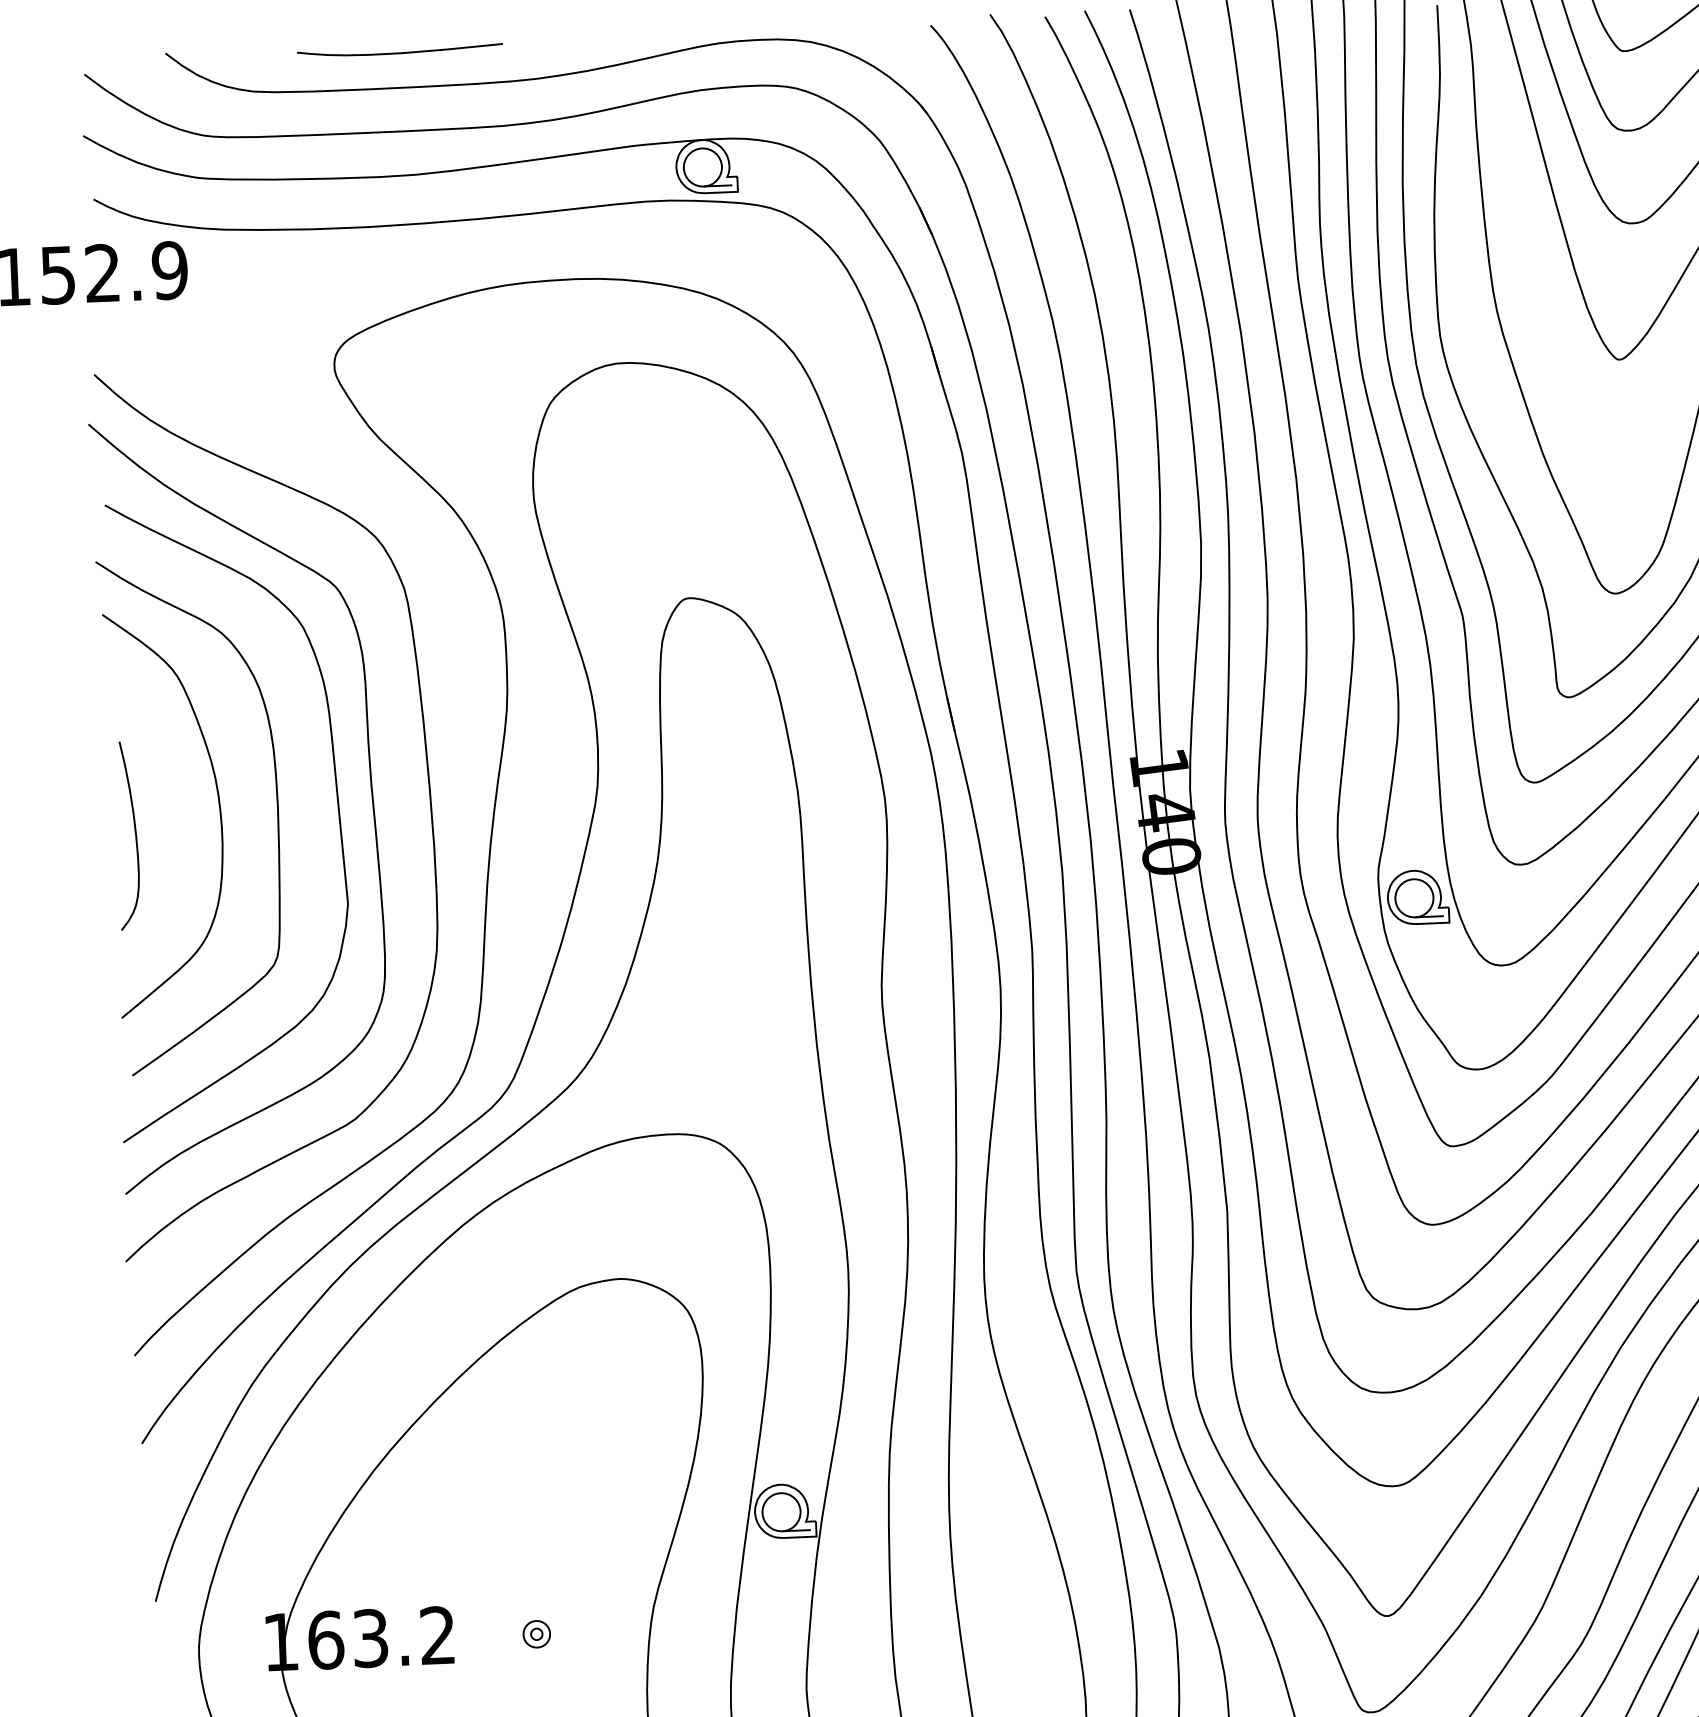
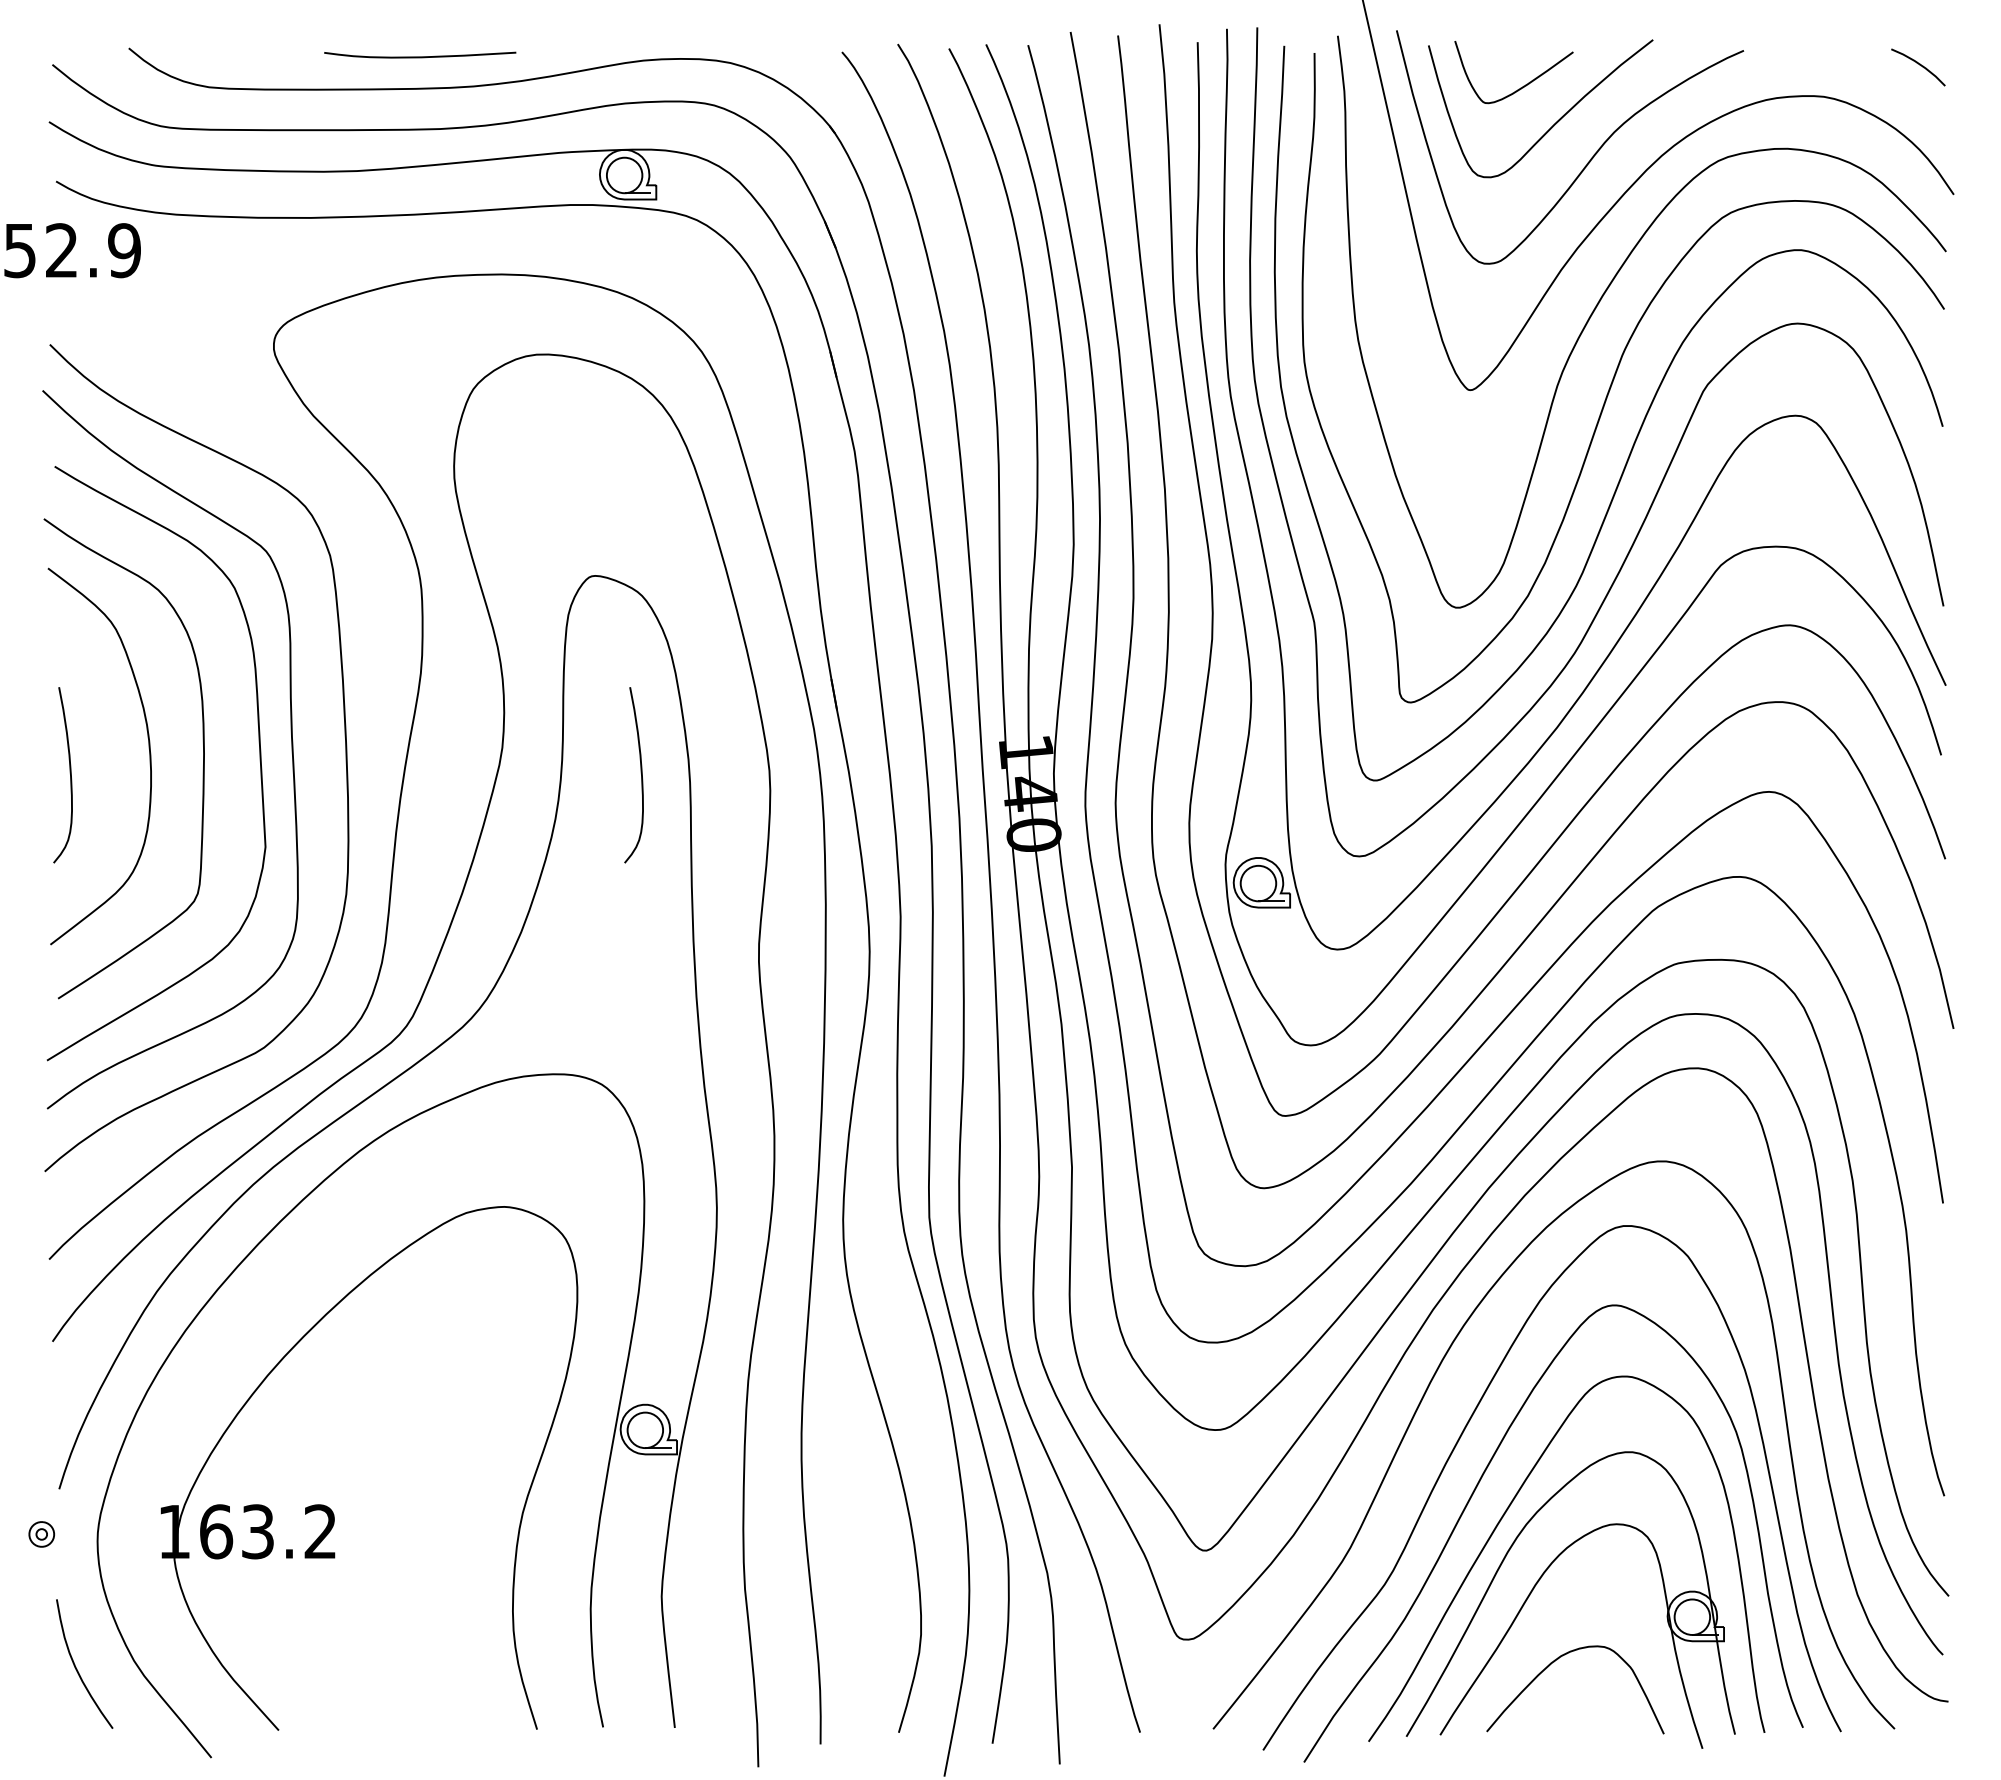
curve: (400, 52) -> (420, 56), moved
curve: (746, 808) -> (640, 773), added
part: (536, 1634) -> (41, 1534), moved

